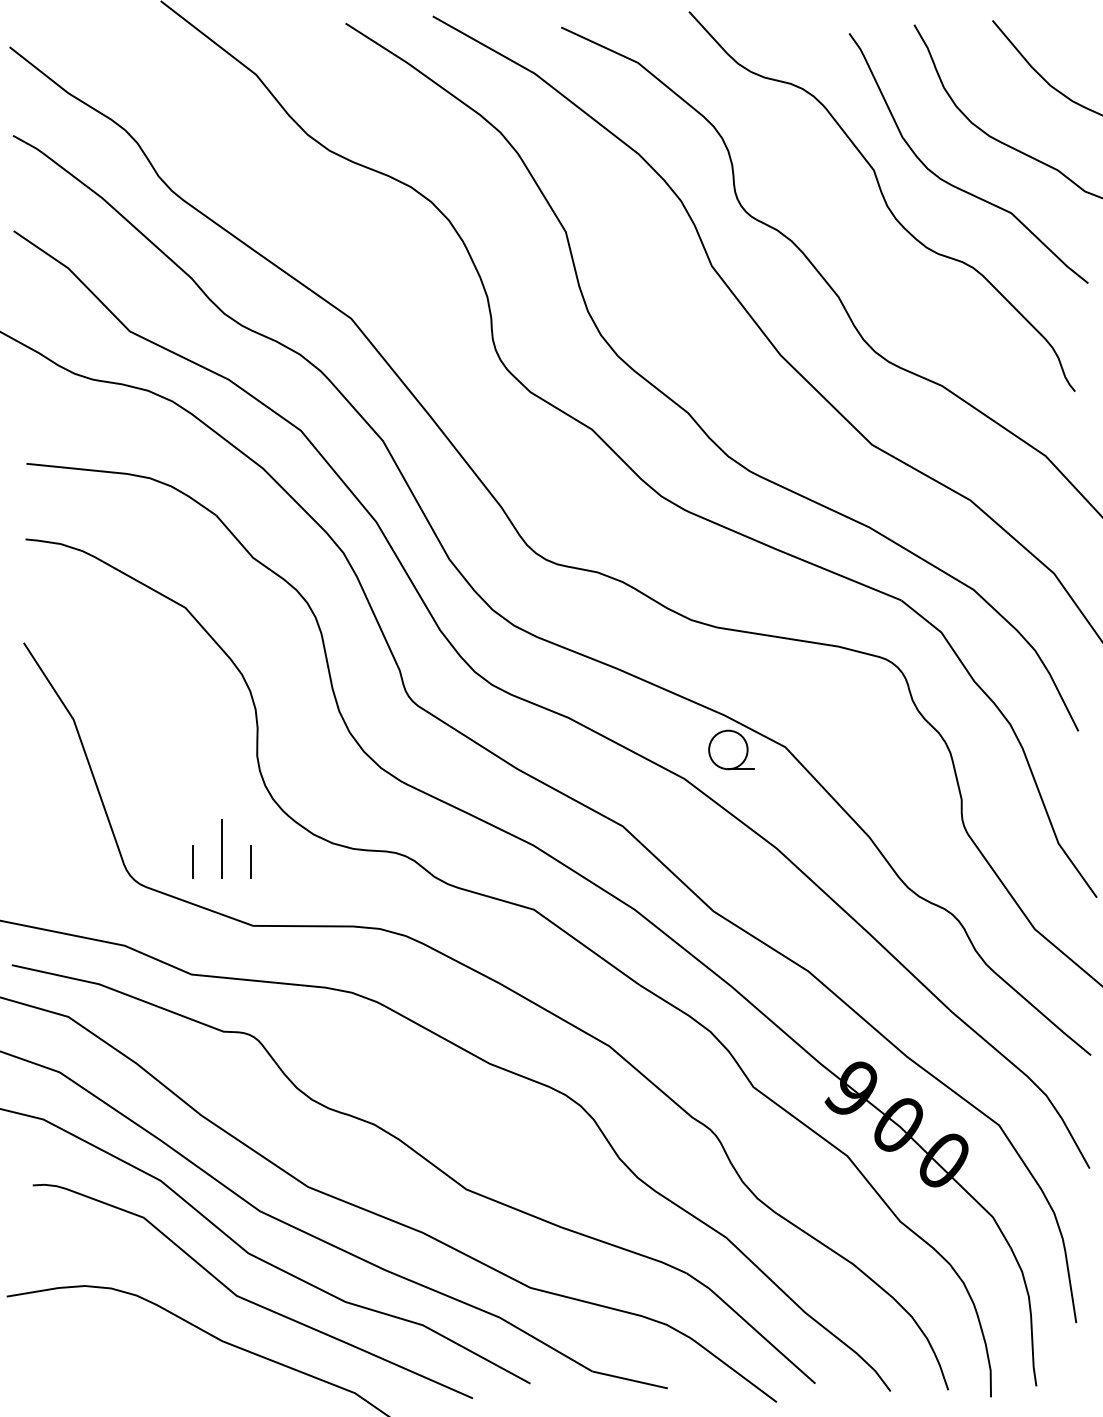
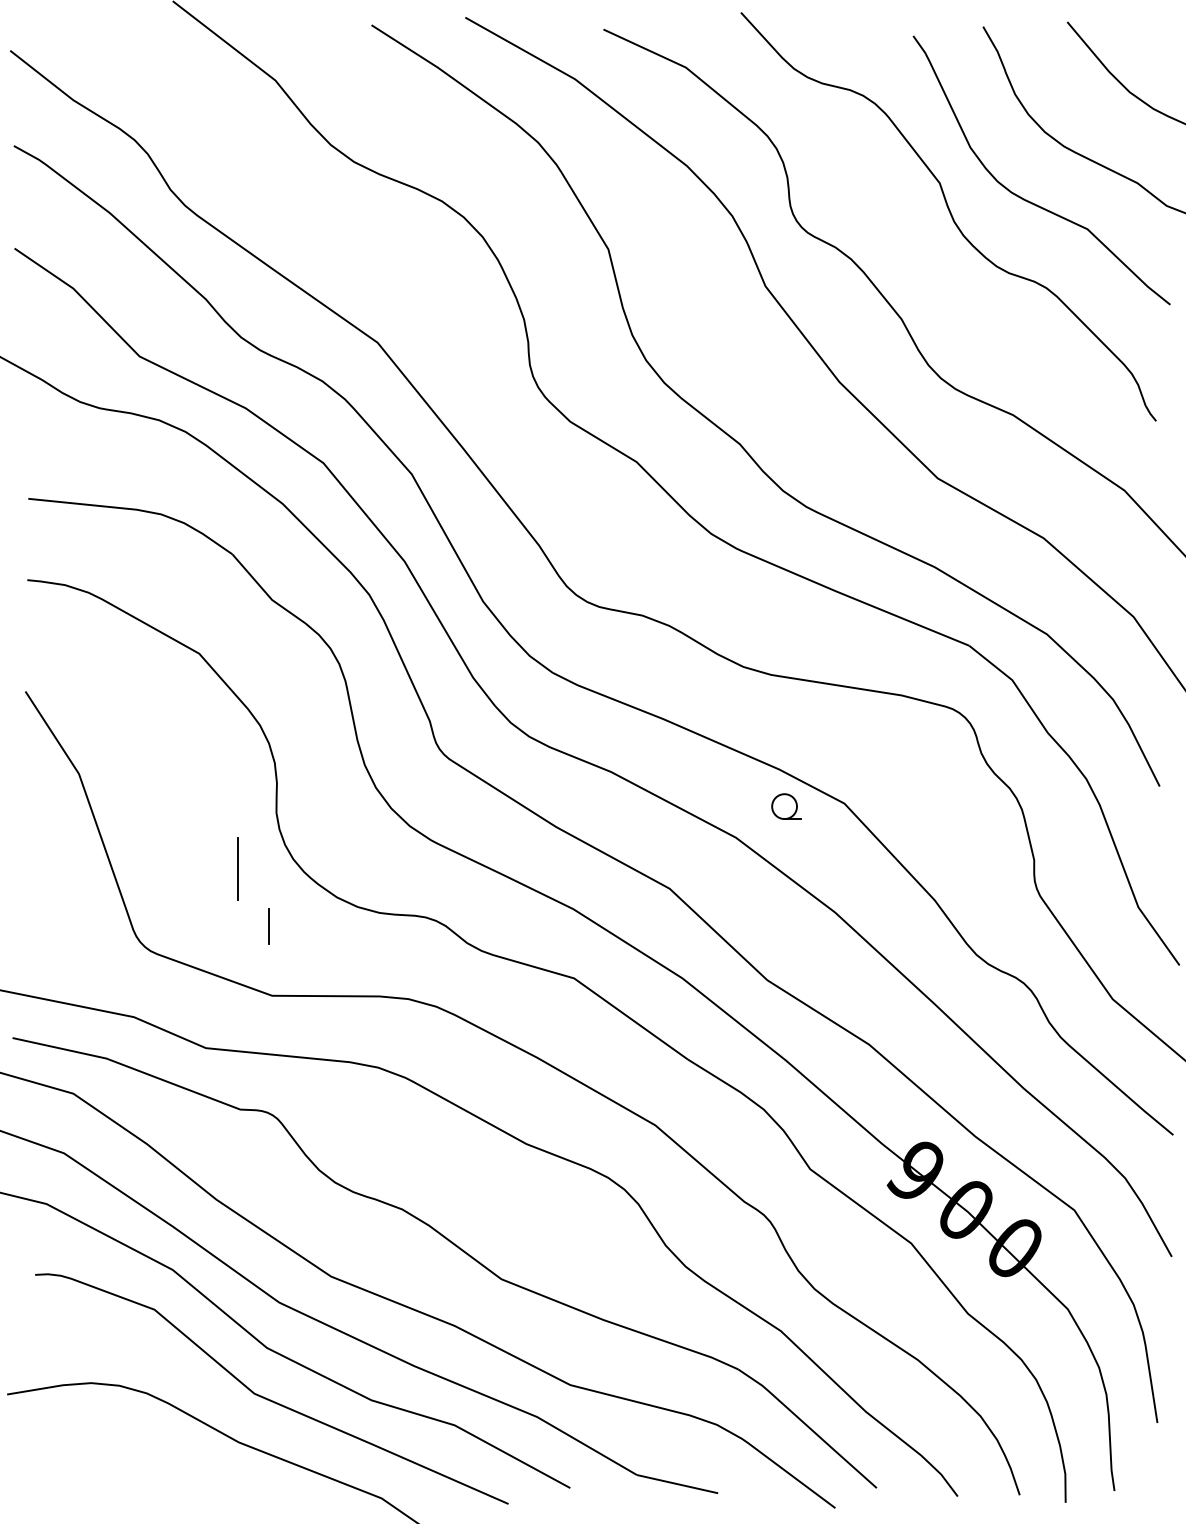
part: (731, 749) -> (786, 806), size x0.6
line: (221, 848) -> (238, 868), moved
line: (192, 861) -> (206, 926), removed

